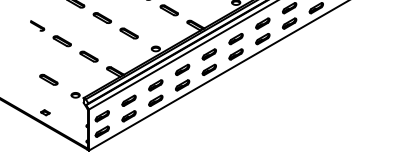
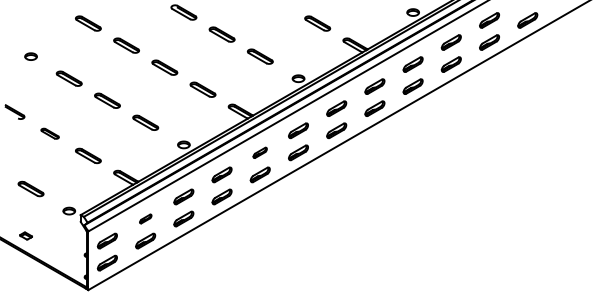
part: (61, 40) -> (49, 133), size x0.7
part: (208, 54) -> (259, 152), size x0.7
part: (128, 100) -> (145, 218), size x0.6

